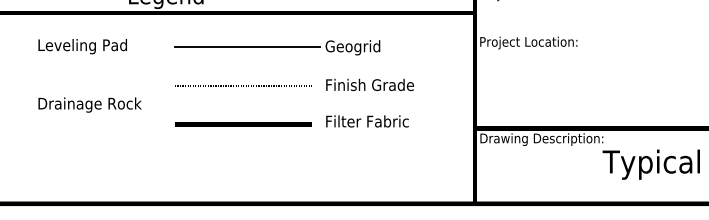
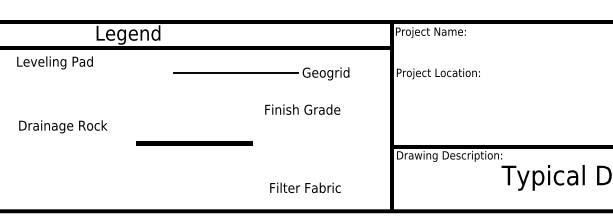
text: (82, 46) -> (54, 62), moved
part: (277, 47) -> (261, 73), moved
line: (243, 85) -> (194, 110), removed
text: (367, 121) -> (305, 187), moved

